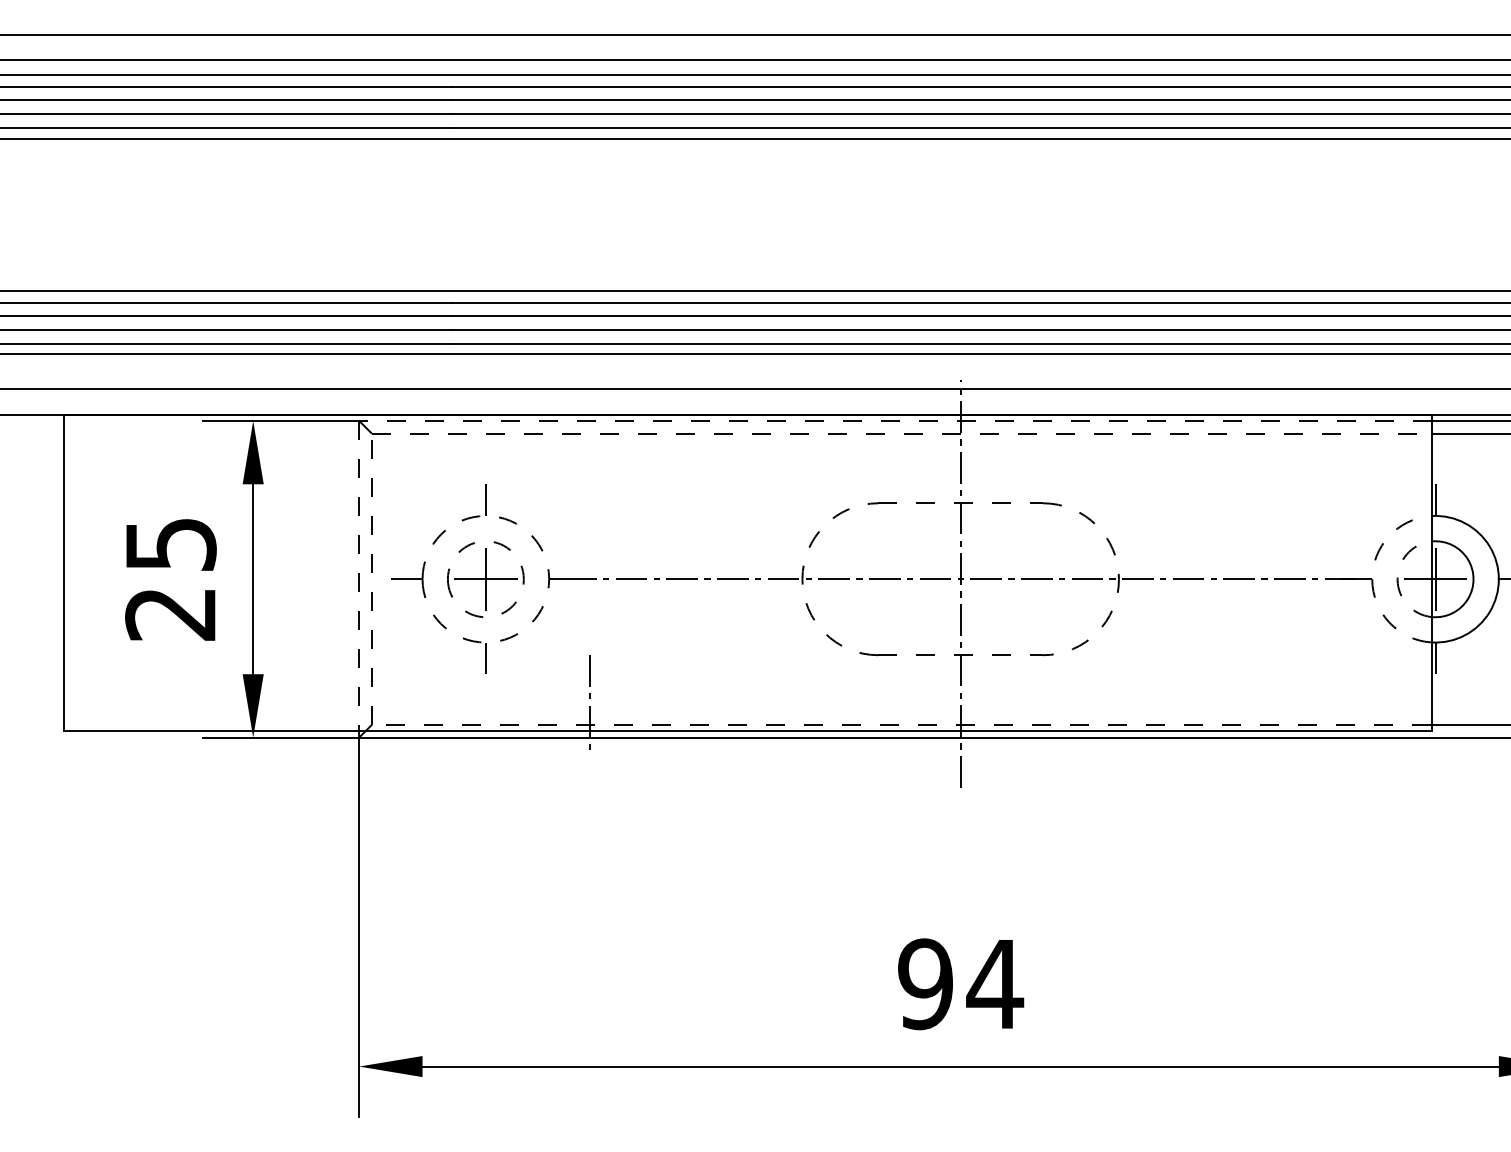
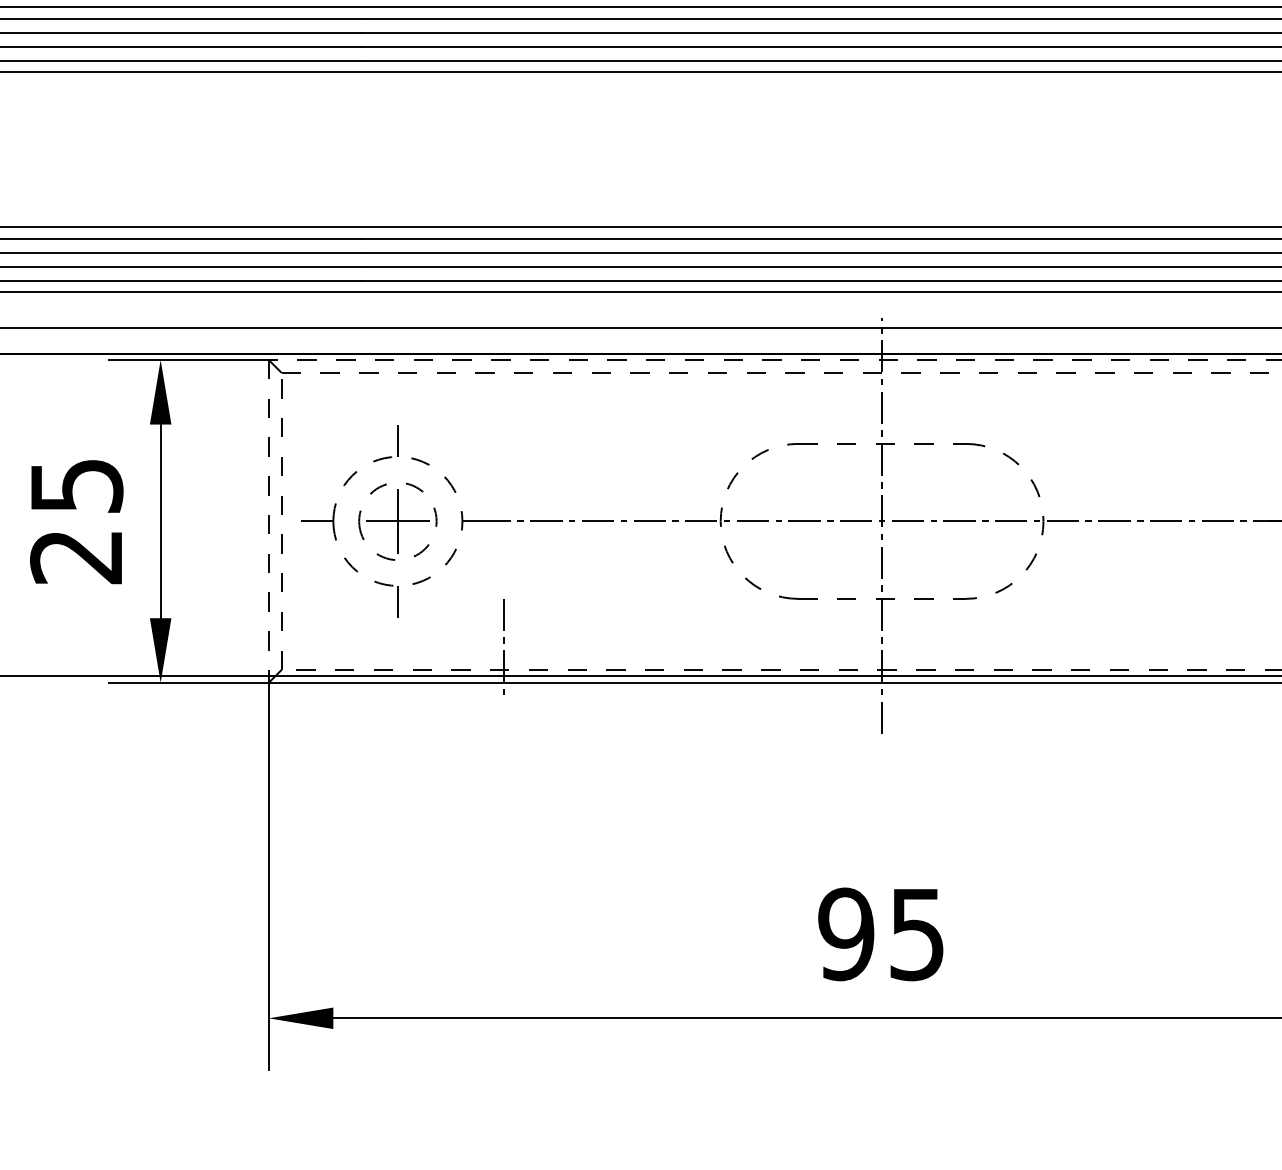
text: (995, 985) -> (917, 935), 94 -> 95

